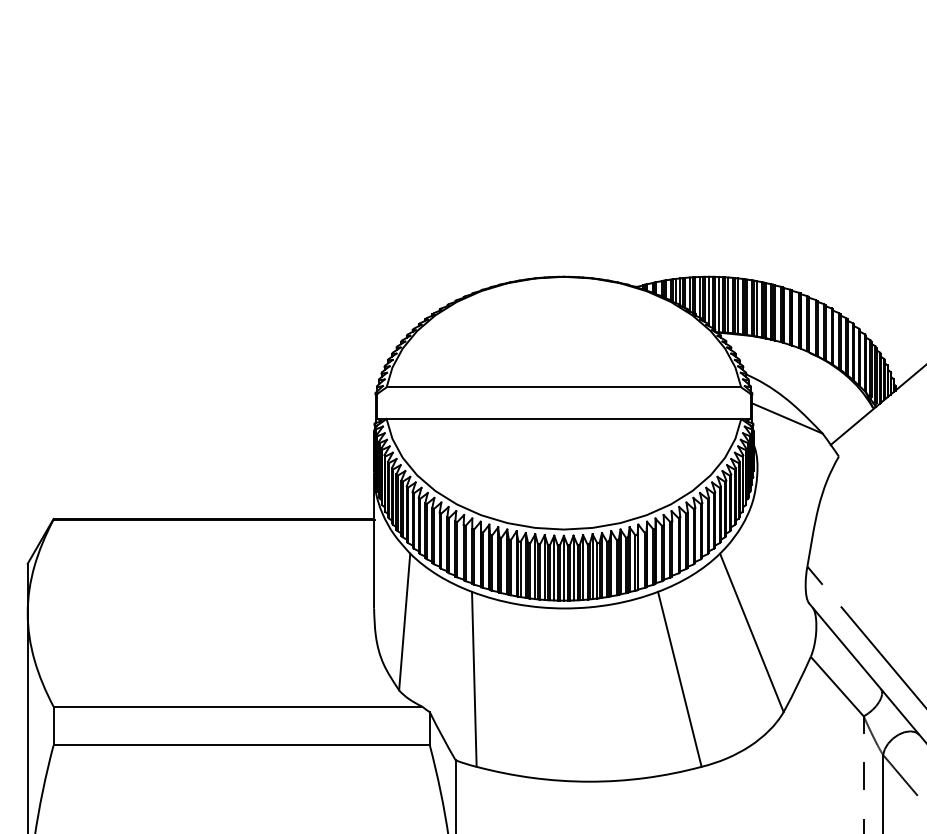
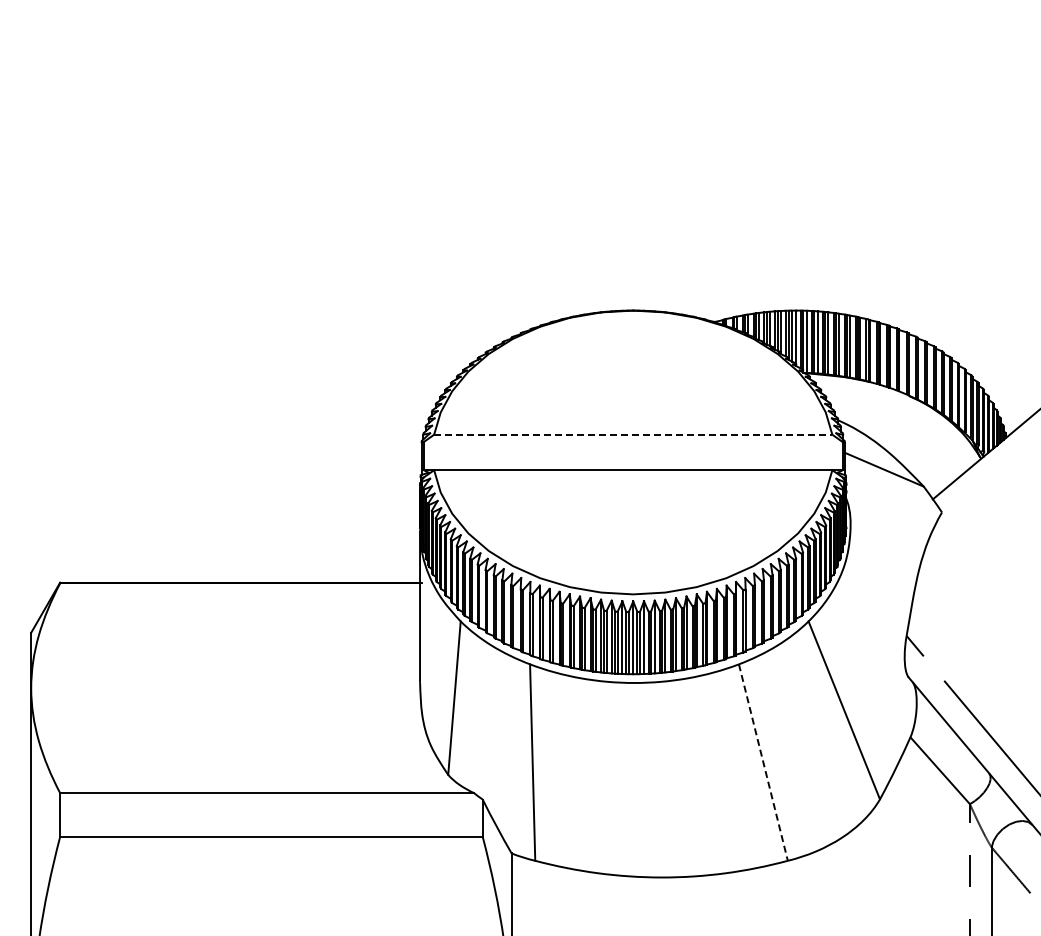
line: (564, 387) -> (633, 434), solid -> dashed
line: (679, 680) -> (763, 763), solid -> dashed

